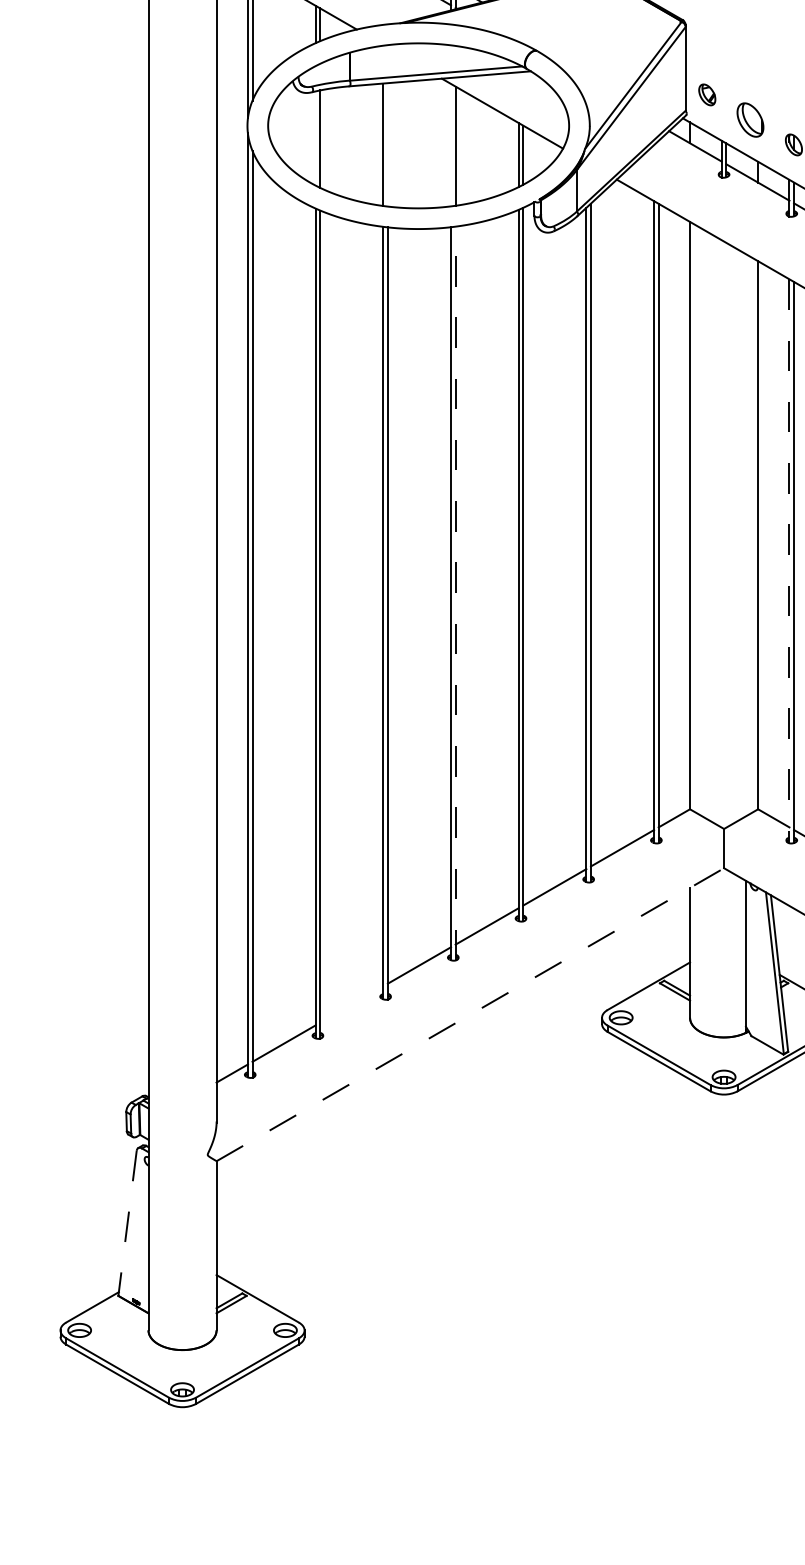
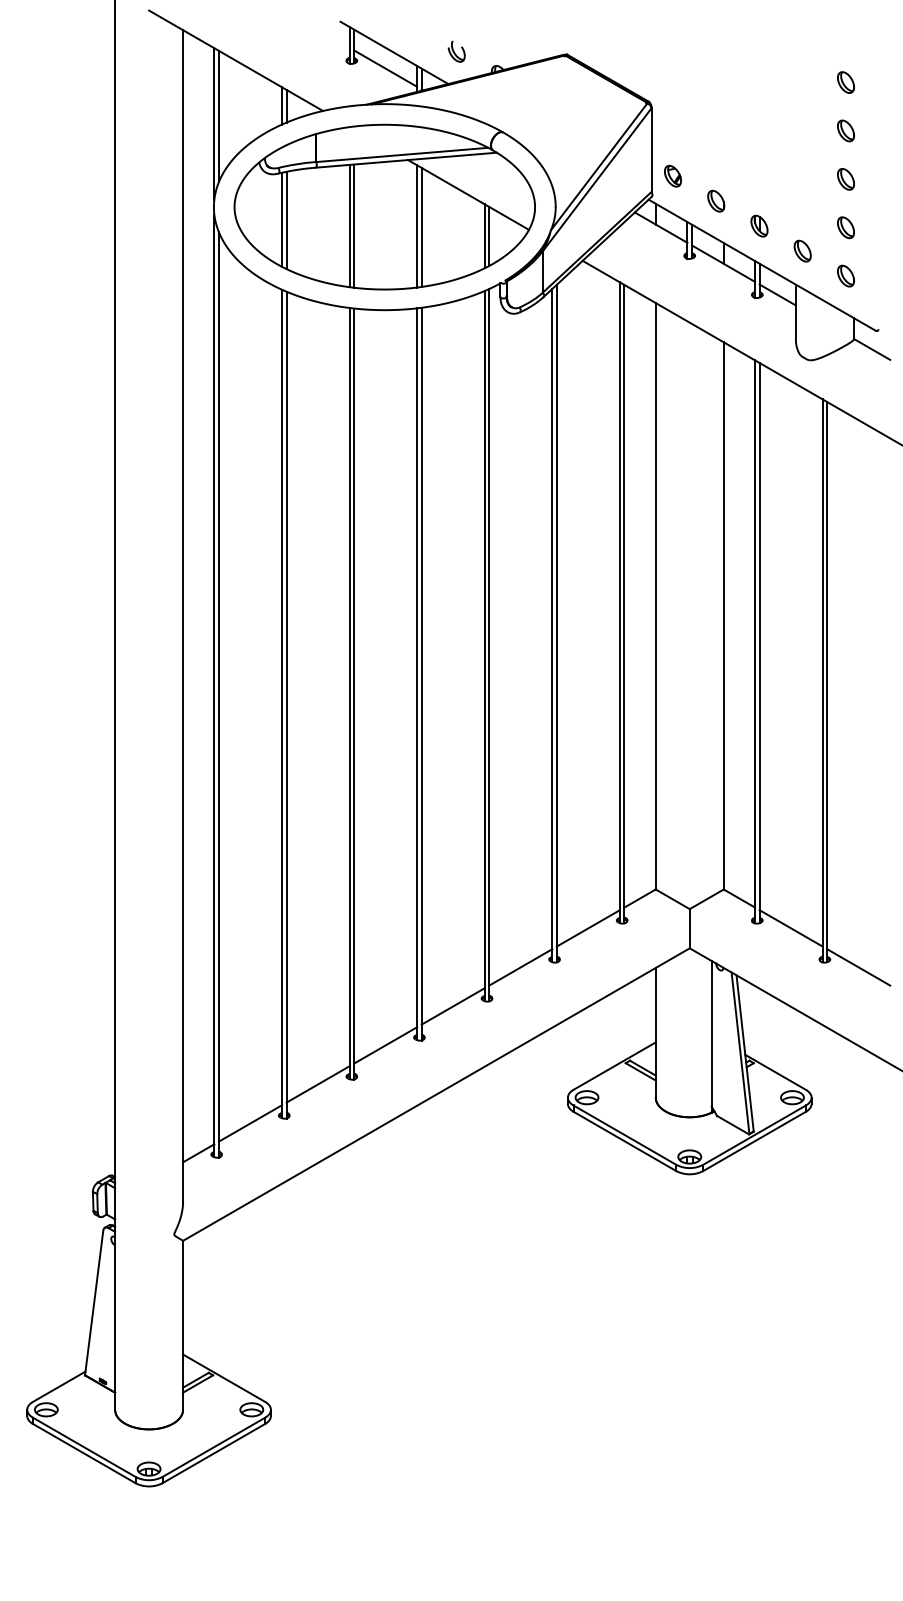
part: (750, 119) -> (716, 200), size x0.62
line: (315, 138) -> (281, 219), added
line: (388, 144) -> (354, 225), added
line: (451, 145) -> (417, 226), added
line: (789, 560) -> (755, 641), dashed -> solid
line: (455, 592) -> (421, 673), dashed -> solid
line: (351, 1004) -> (317, 1084), added
line: (470, 1014) -> (436, 1094), dashed -> solid
line: (127, 1222) -> (94, 1302), dashed -> solid

